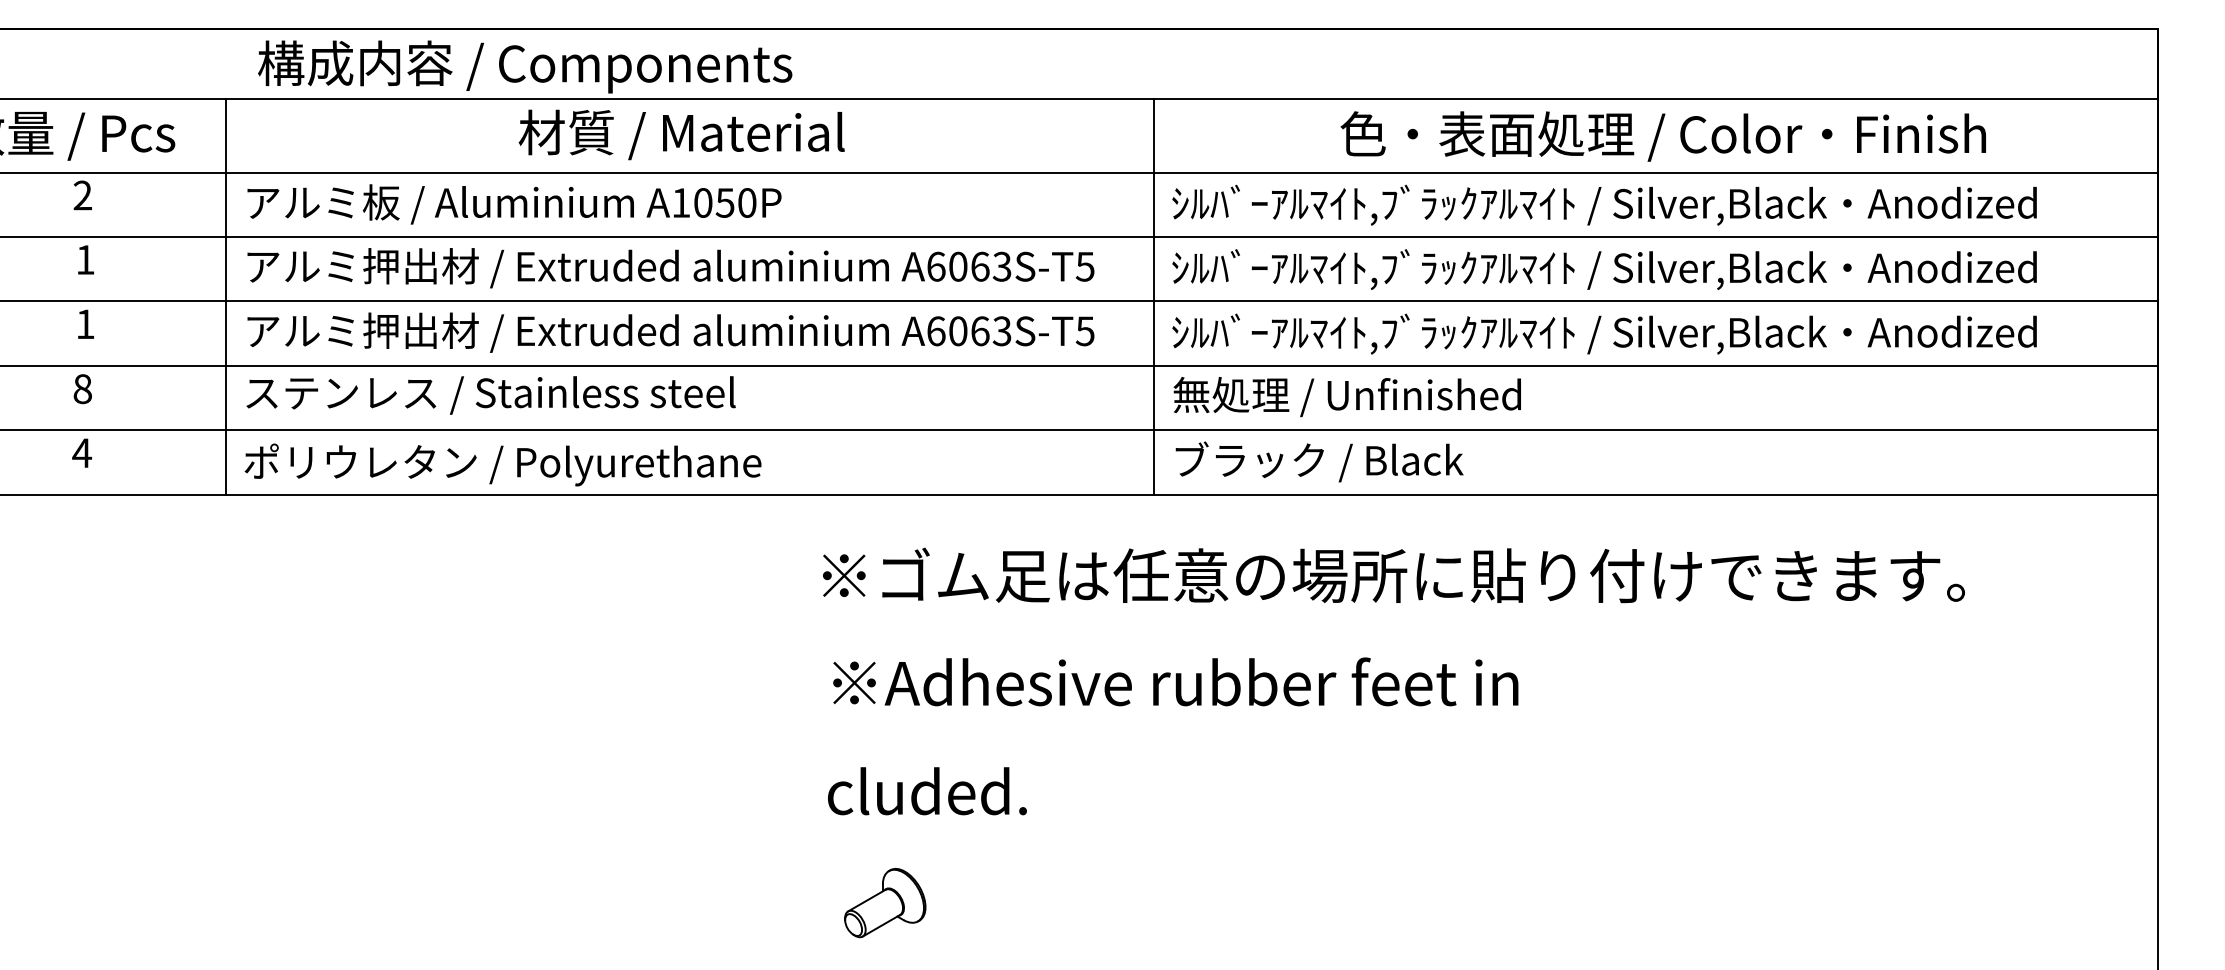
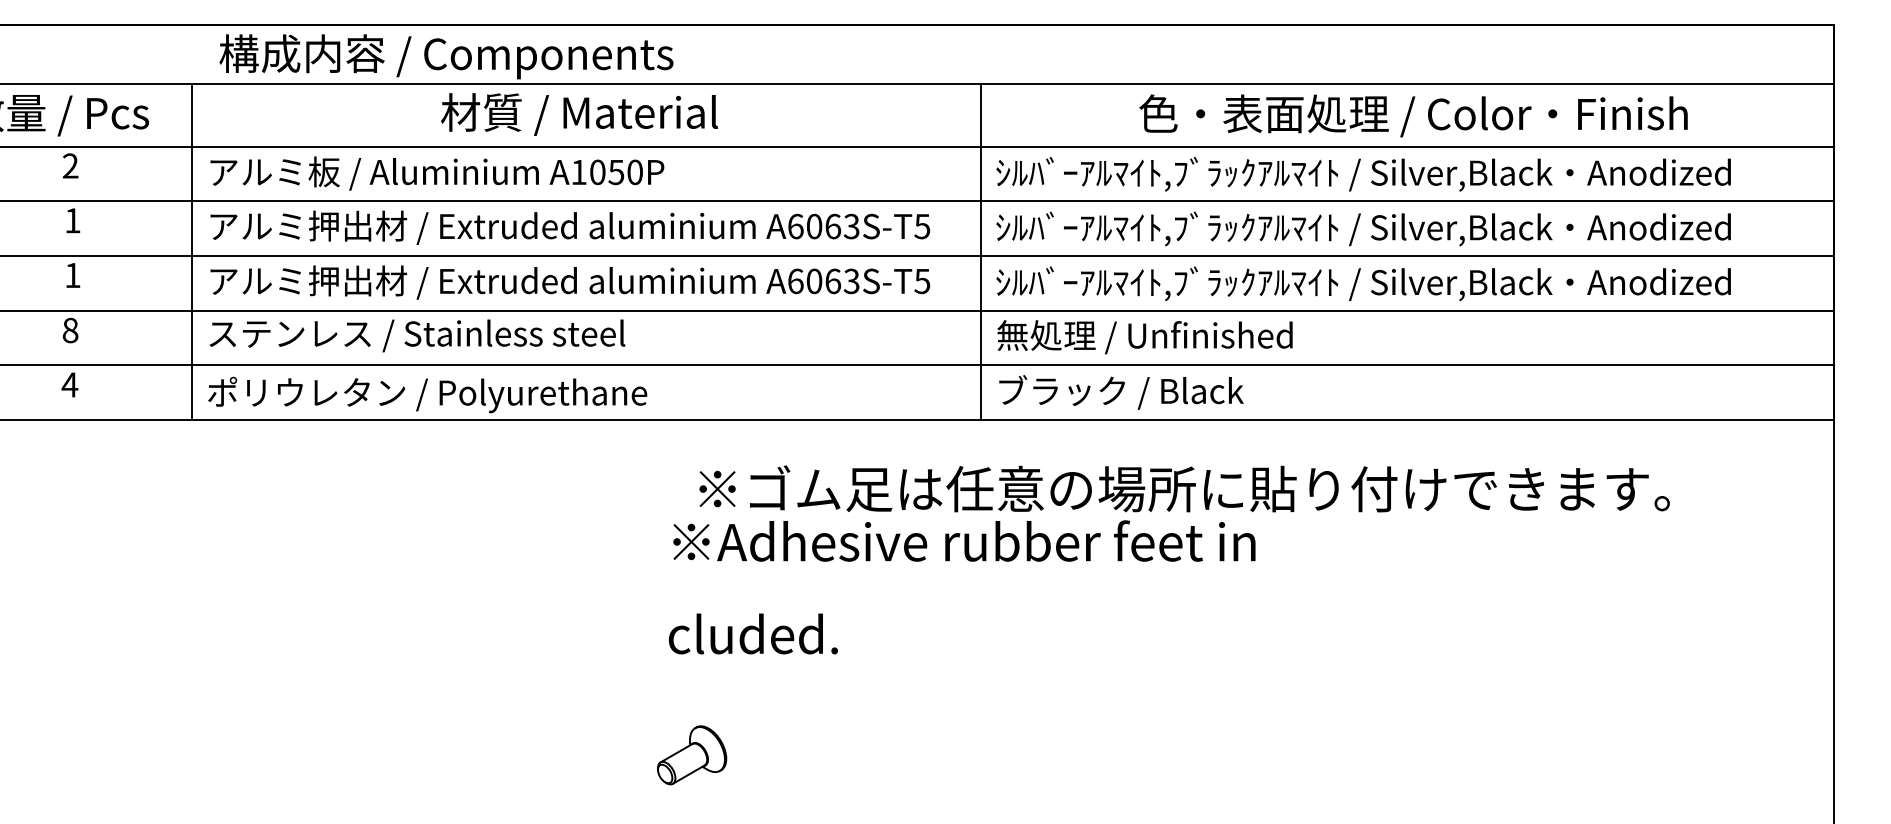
text: (1173, 736) -> (962, 587), moved
part: (885, 903) -> (692, 755), moved

